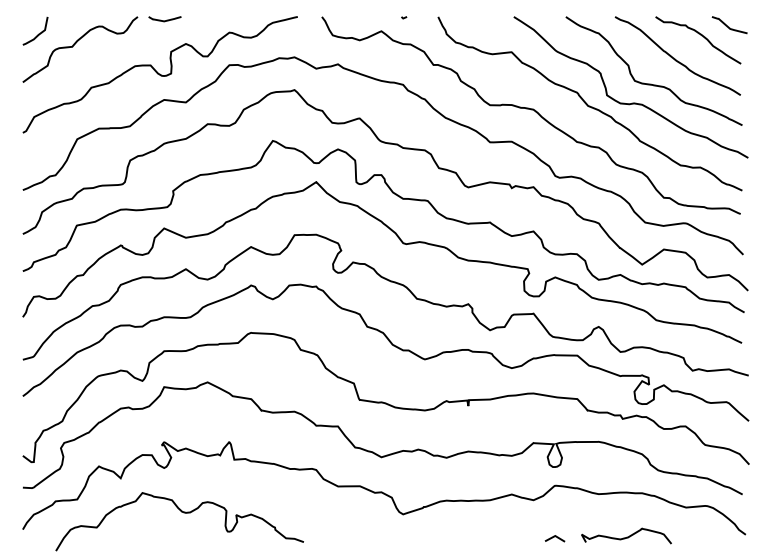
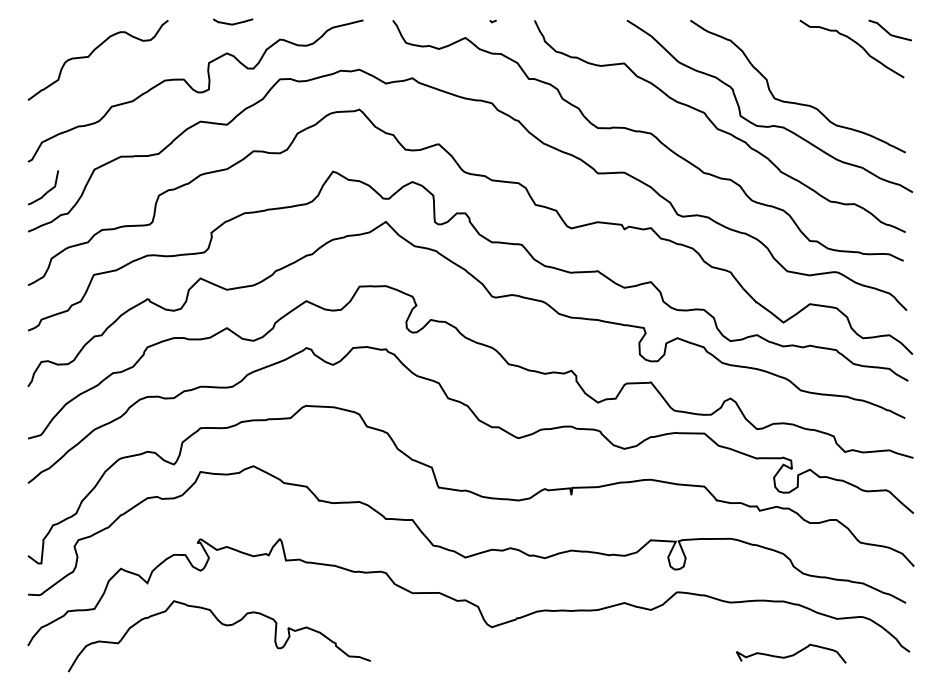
curve: (164, 20) -> (232, 23), moved
curve: (38, 33) -> (47, 190), moved
curve: (675, 58) -> (824, 71), removed
curve: (626, 536) -> (791, 654), moved
line: (554, 537) -> (676, 655), removed

